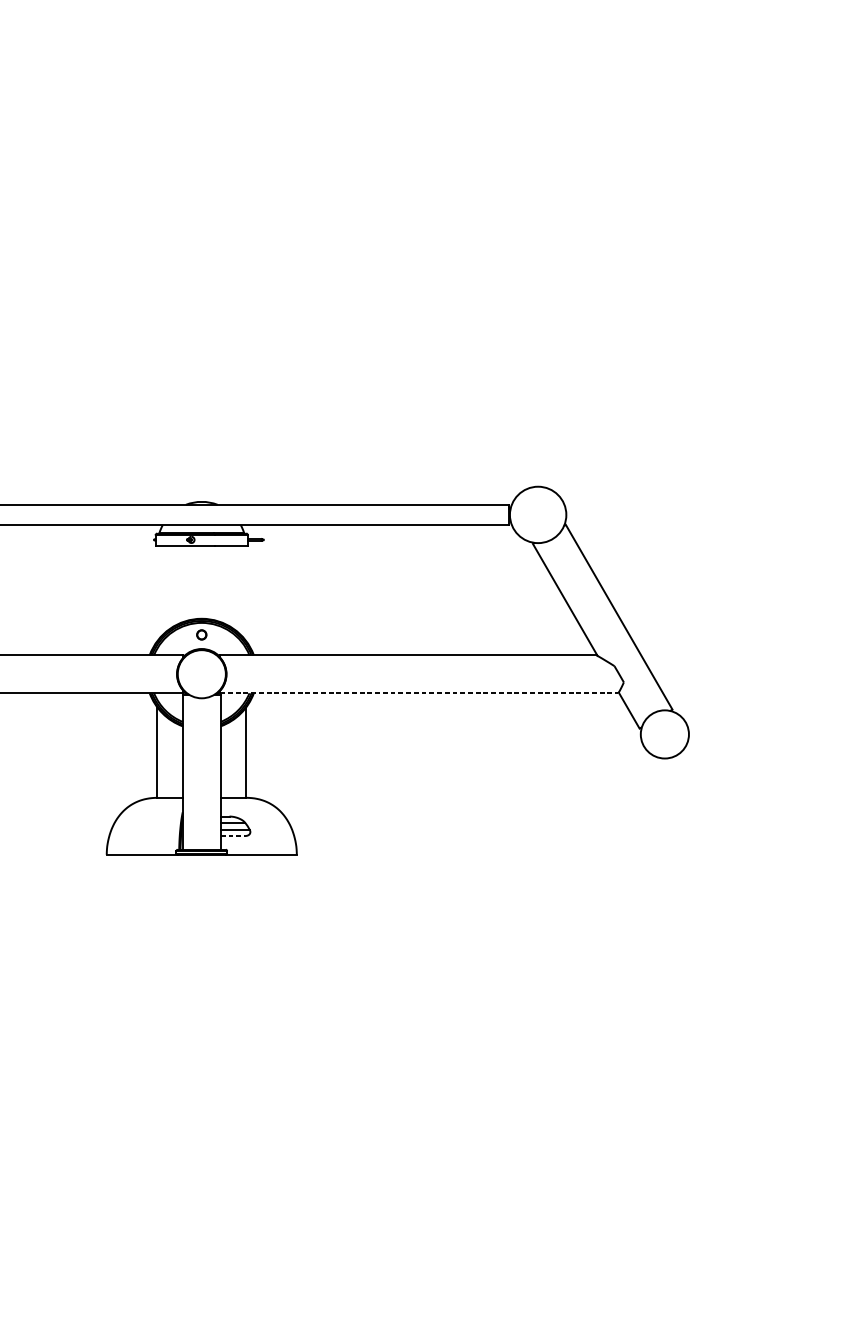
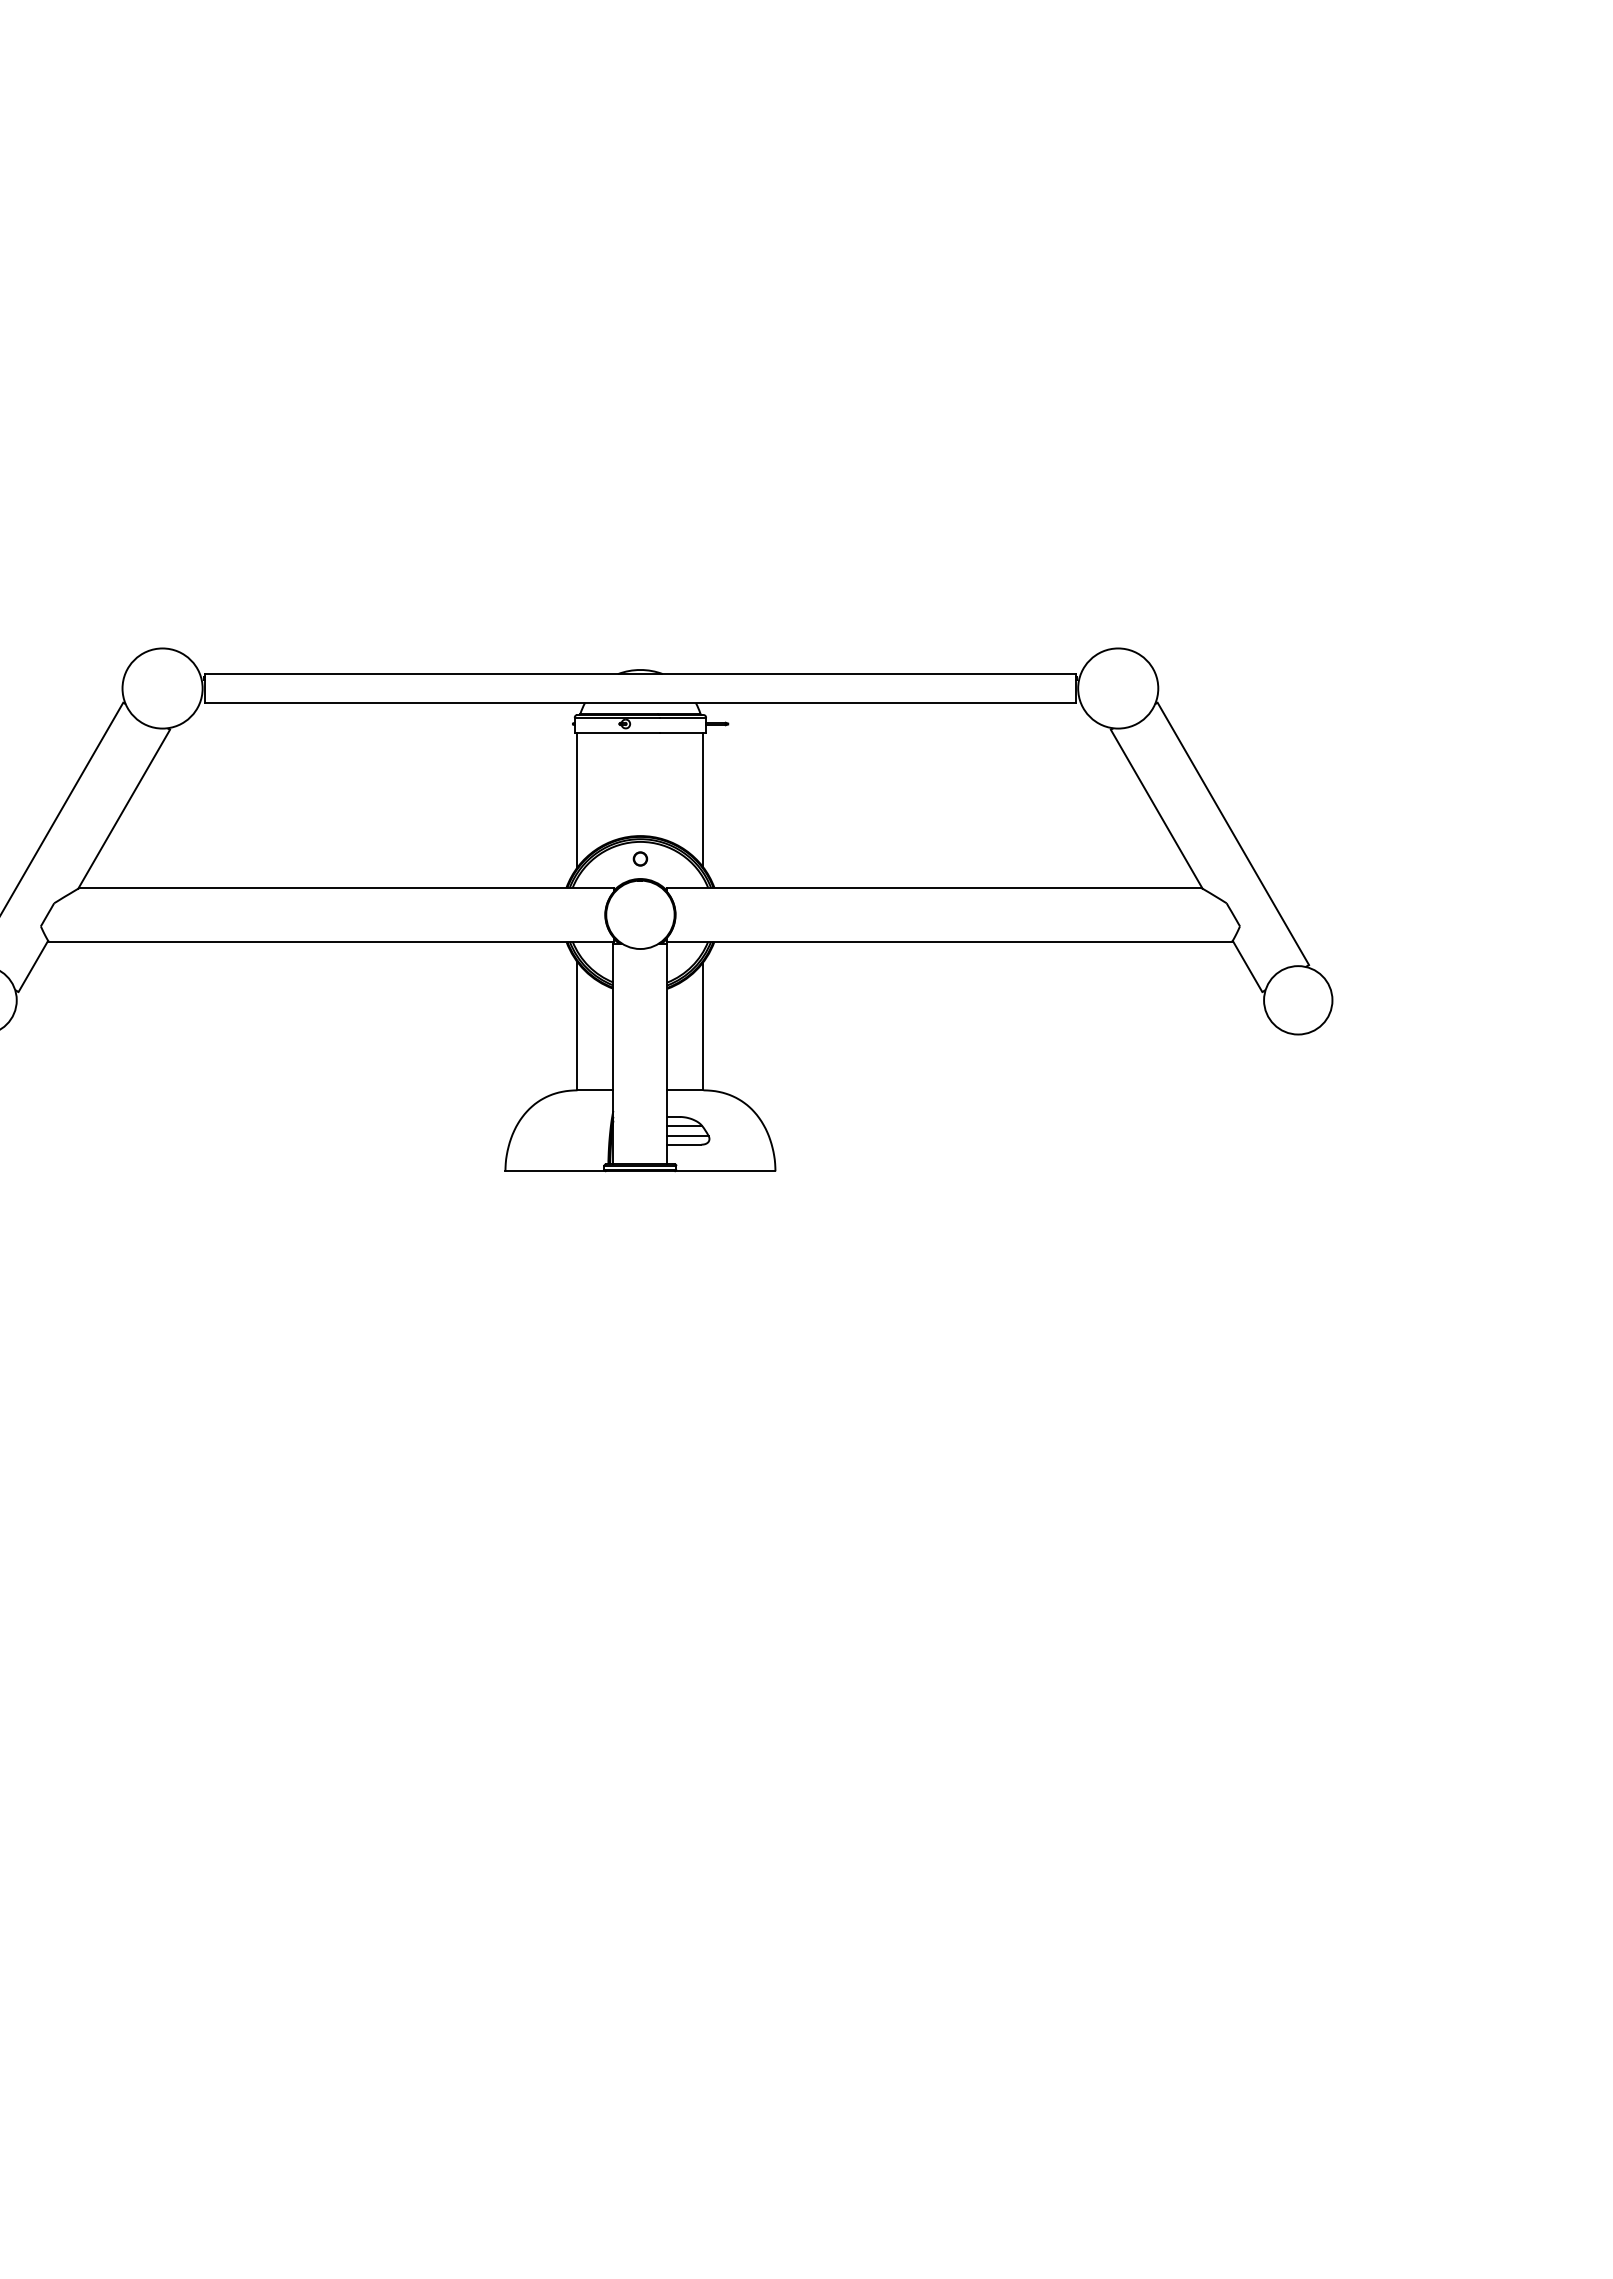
line: (157, 593) -> (577, 799), added
line: (246, 593) -> (703, 799), added
line: (419, 693) -> (949, 941), dashed -> solid
line: (232, 835) -> (684, 1144), dashed -> solid

